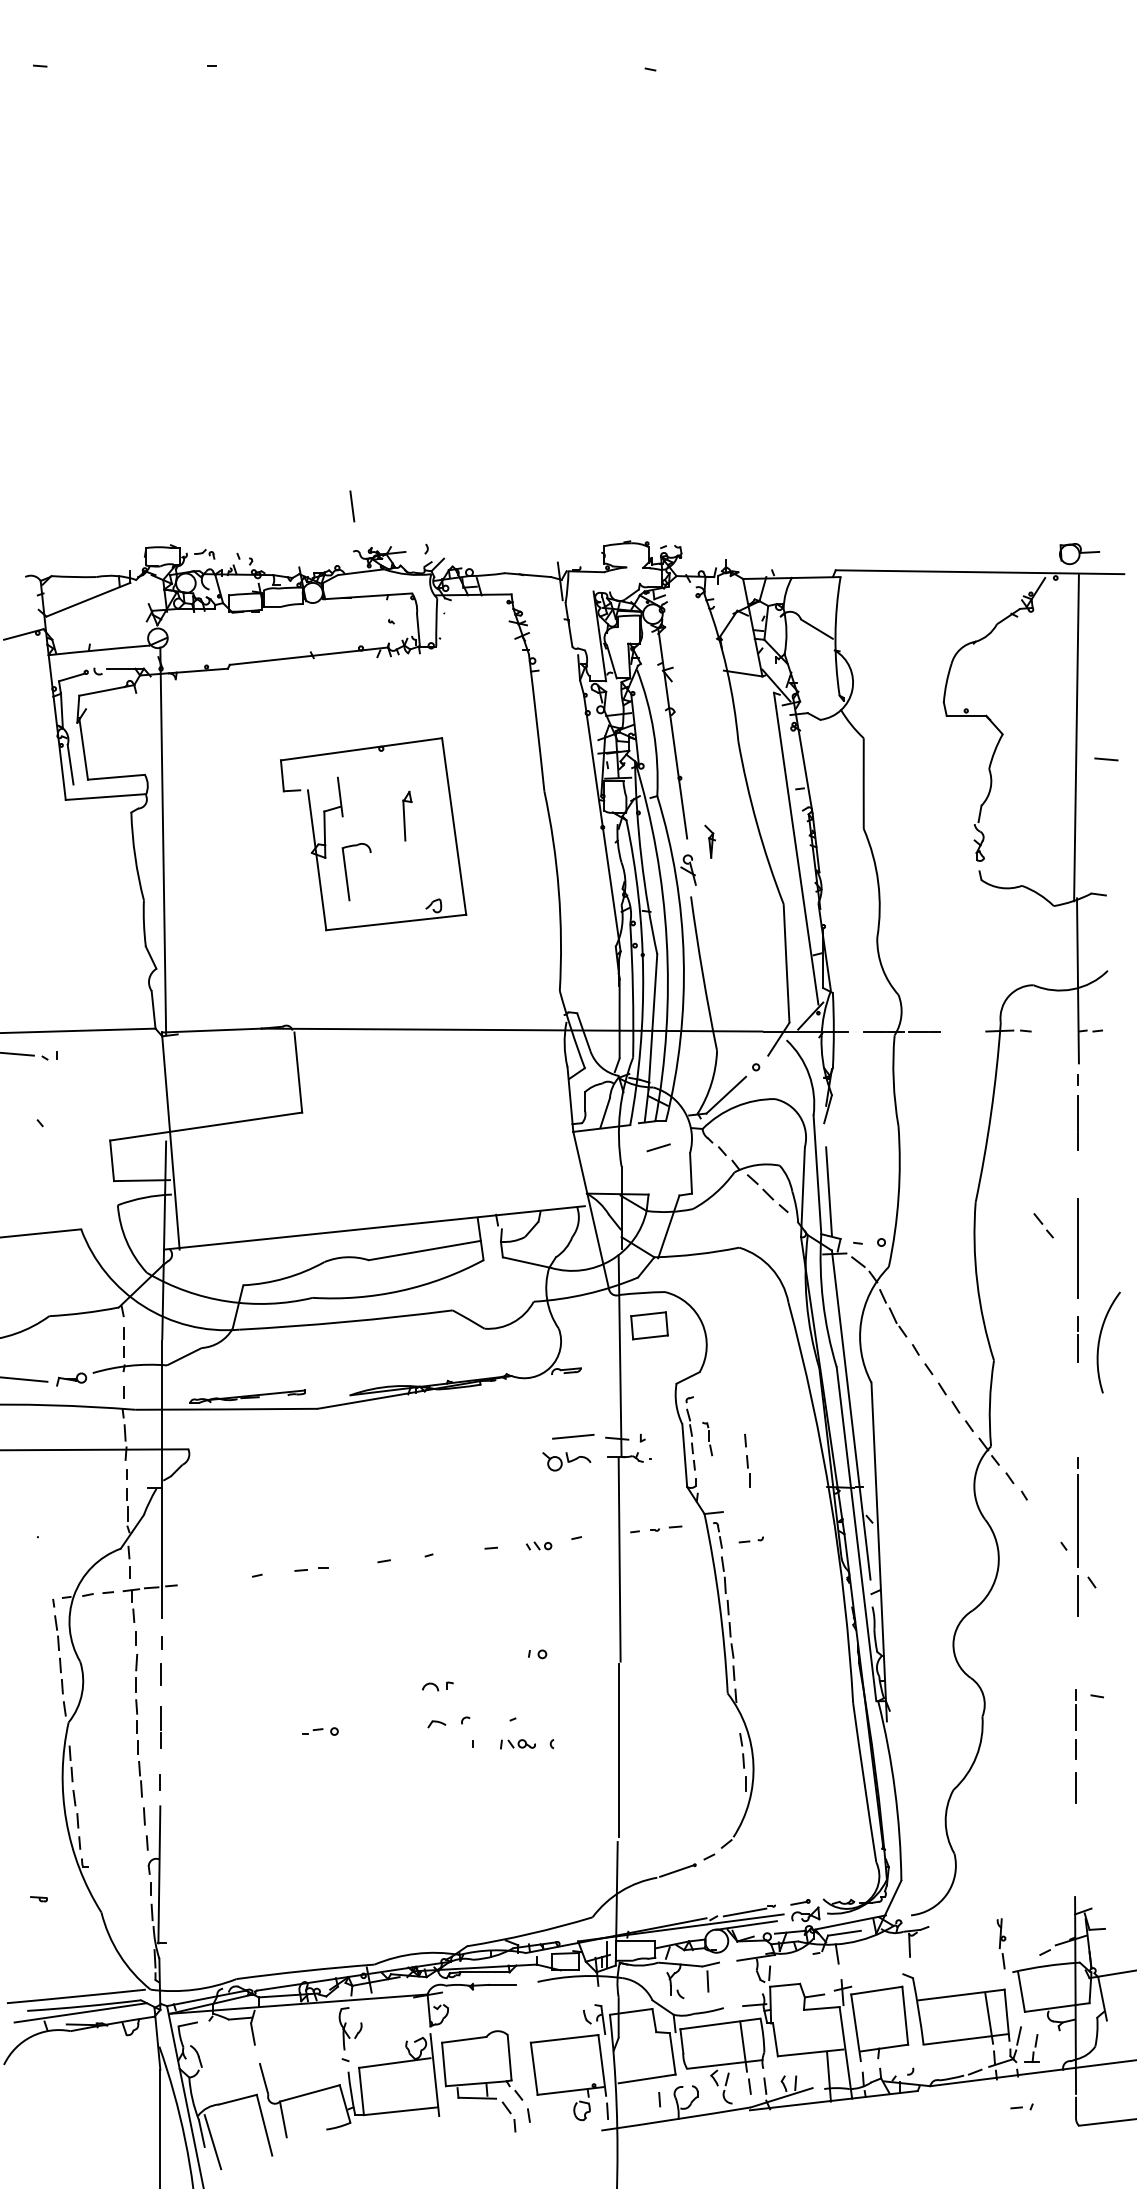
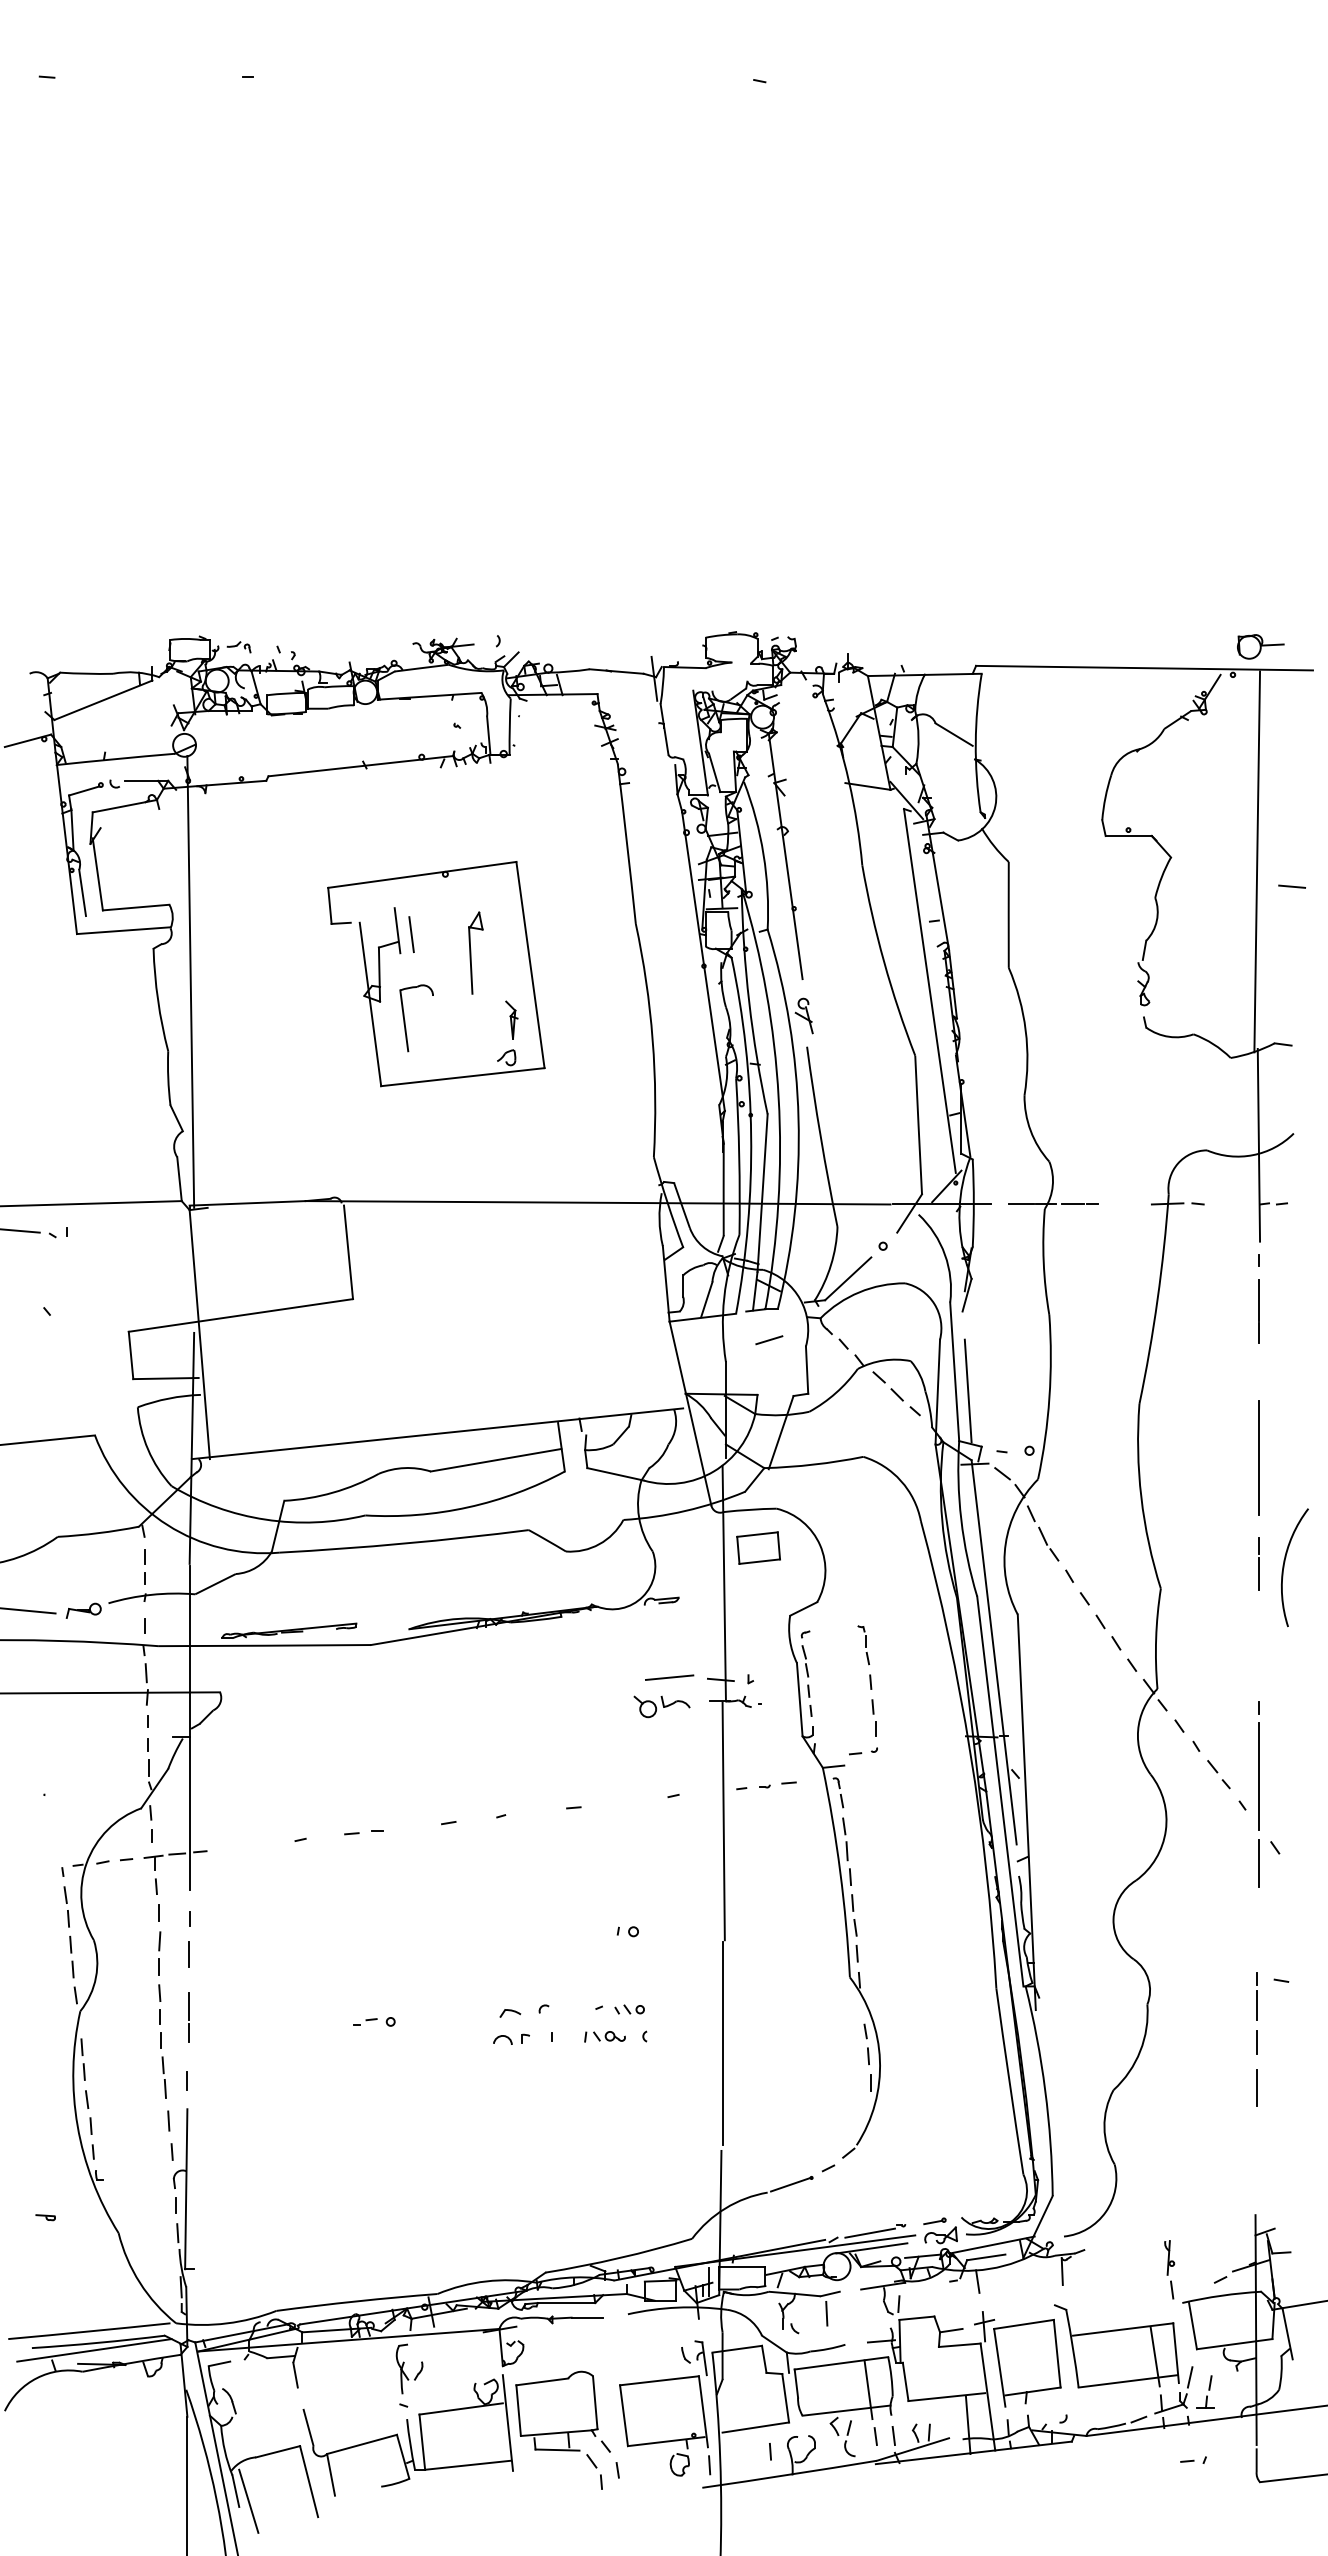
line: (352, 506) -> (411, 934), moved
part: (407, 815) -> (476, 952), size x1.43
part: (709, 841) -> (511, 1019), moved
part: (1043, 1225) -> (1218, 1774), moved
part: (707, 1439) -> (863, 1645), moved
part: (750, 1539) -> (862, 1750), moved
part: (539, 1545) -> (630, 2008), moved
part: (437, 1686) -> (511, 2039), moved

